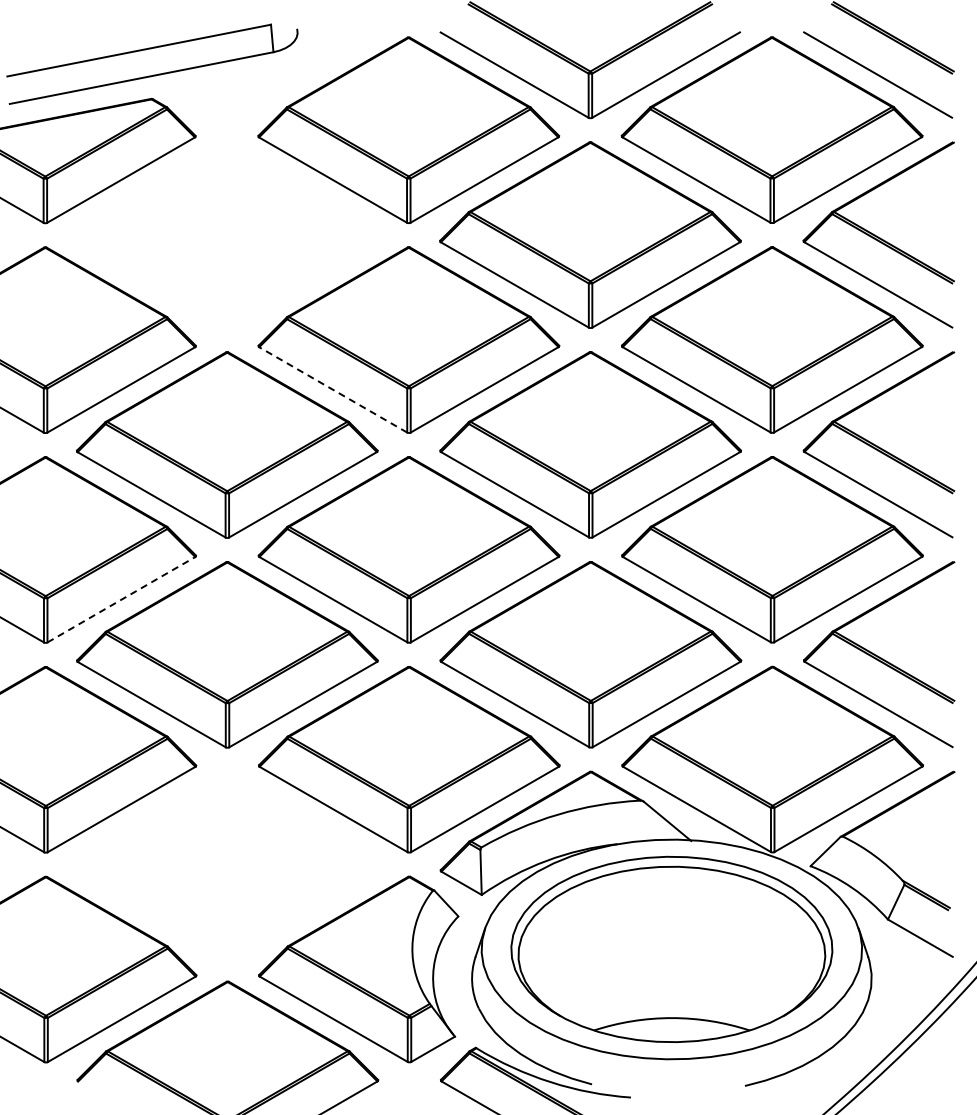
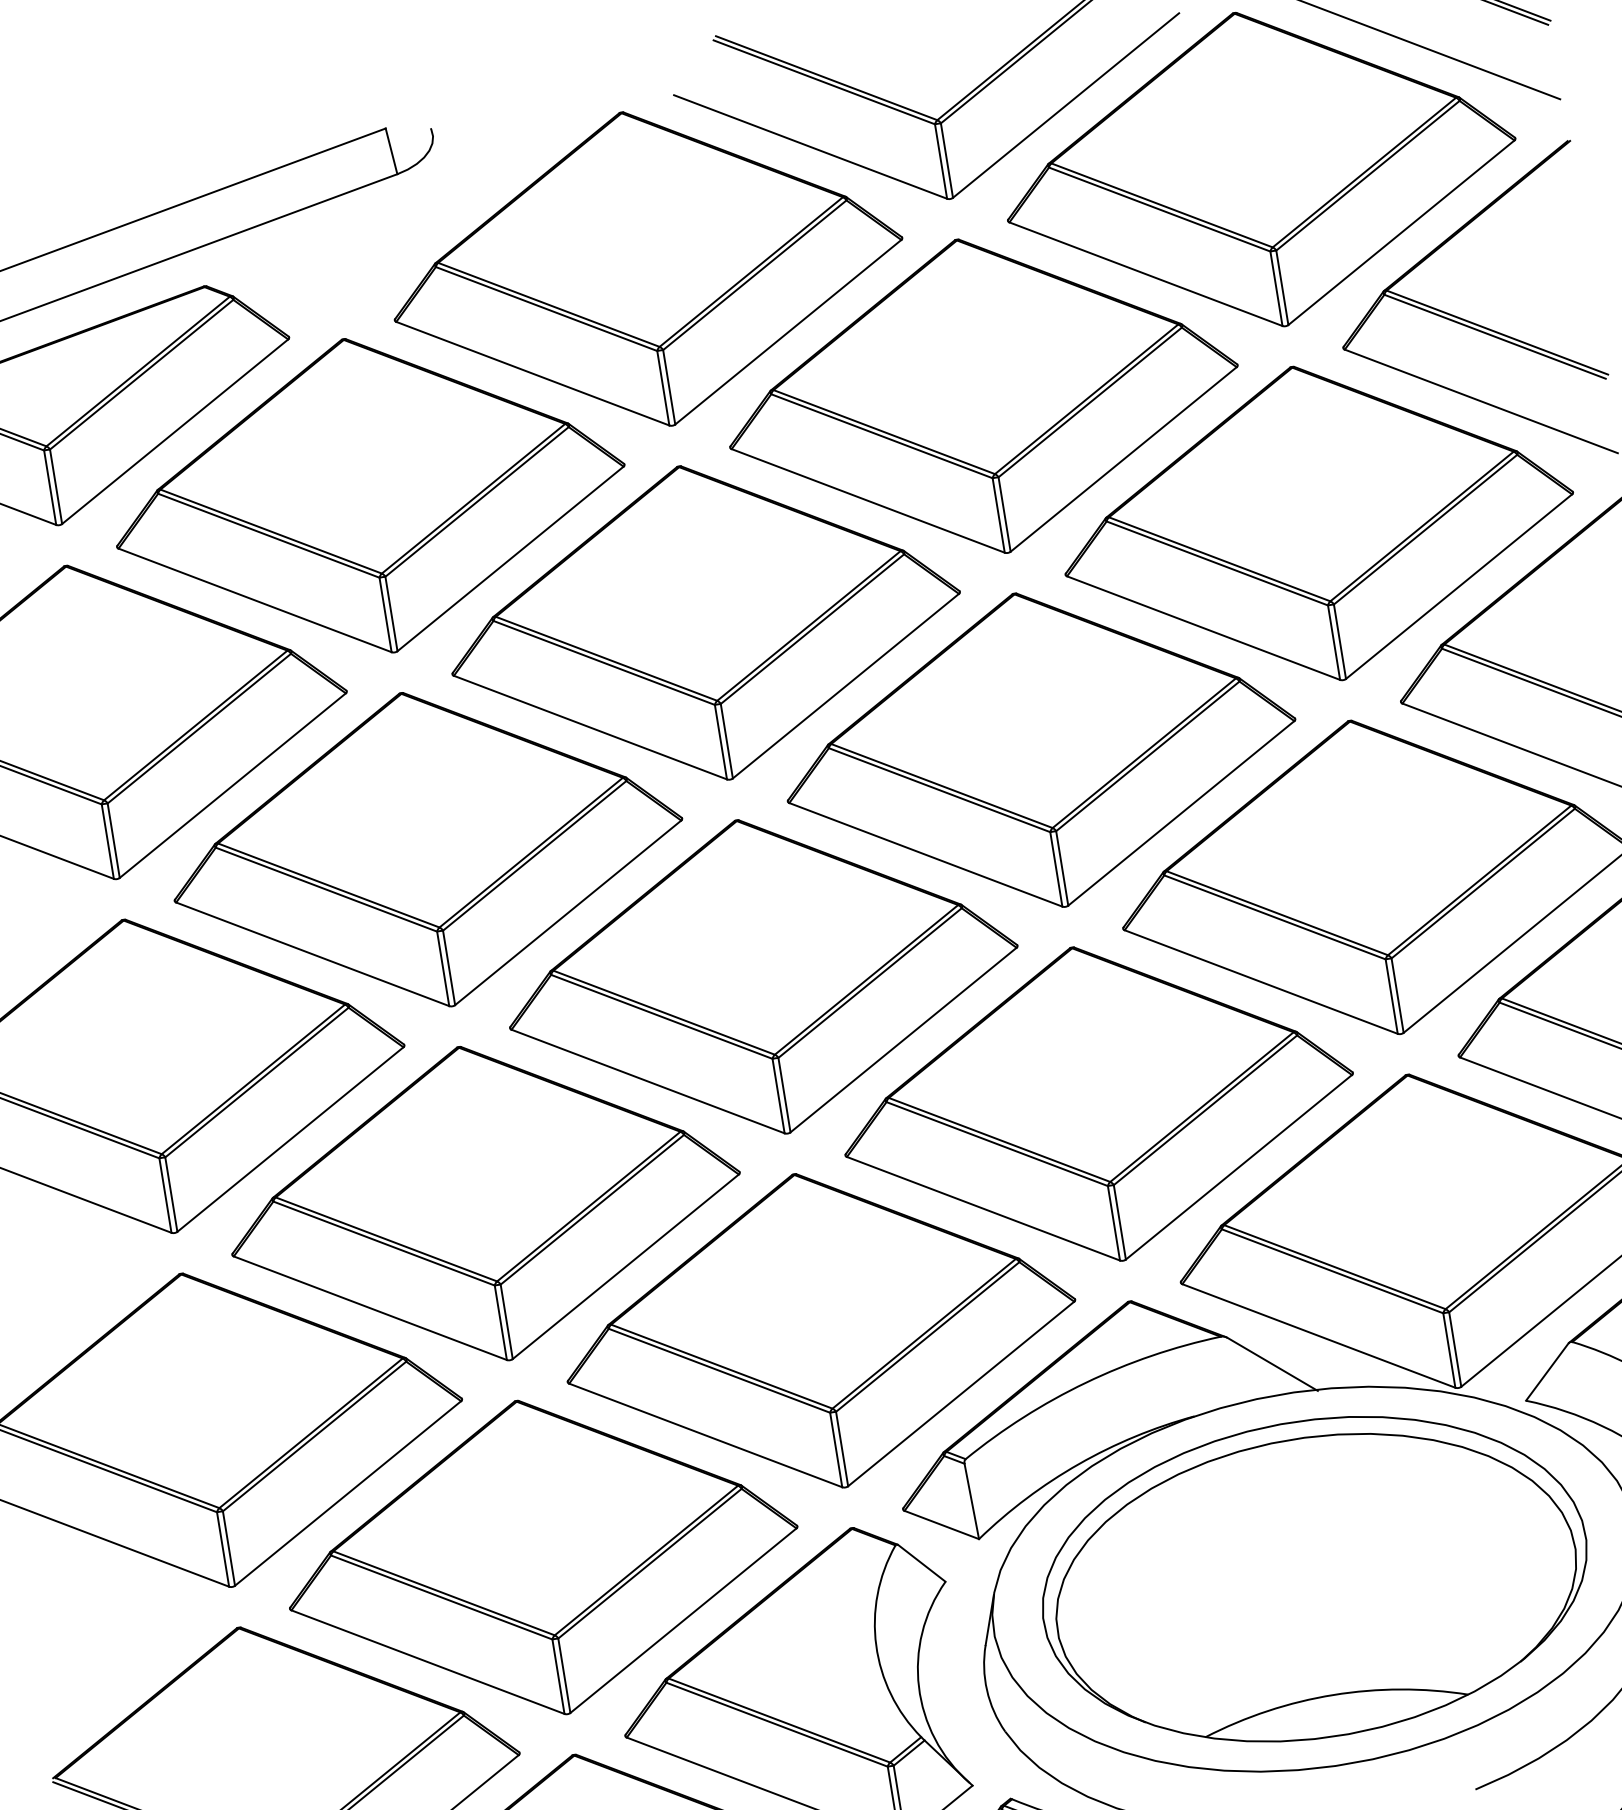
part: (226, 234) -> (367, 494), added
line: (332, 389) -> (589, 727), dashed -> solid
line: (121, 599) -> (290, 1139), dashed -> solid
part: (227, 864) -> (541, 1557), added

